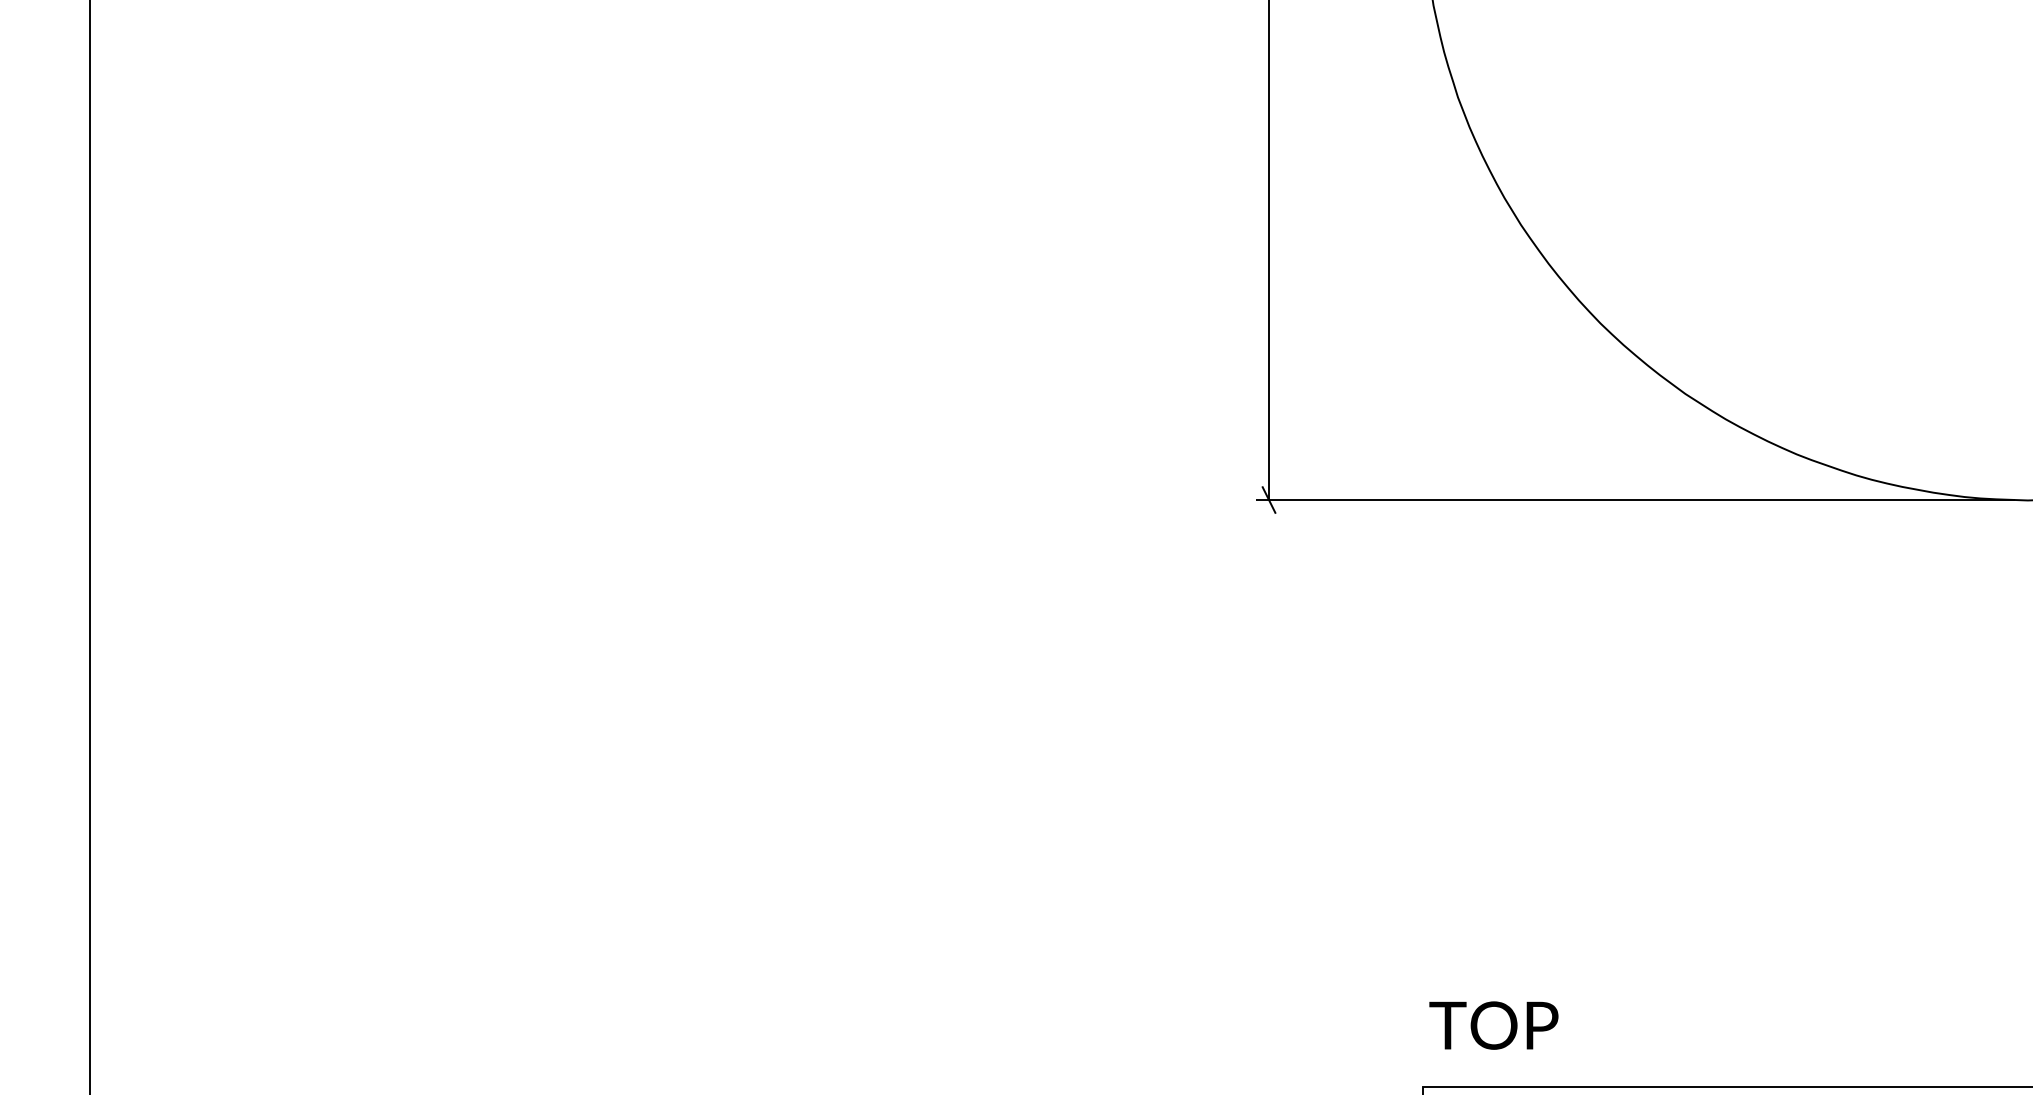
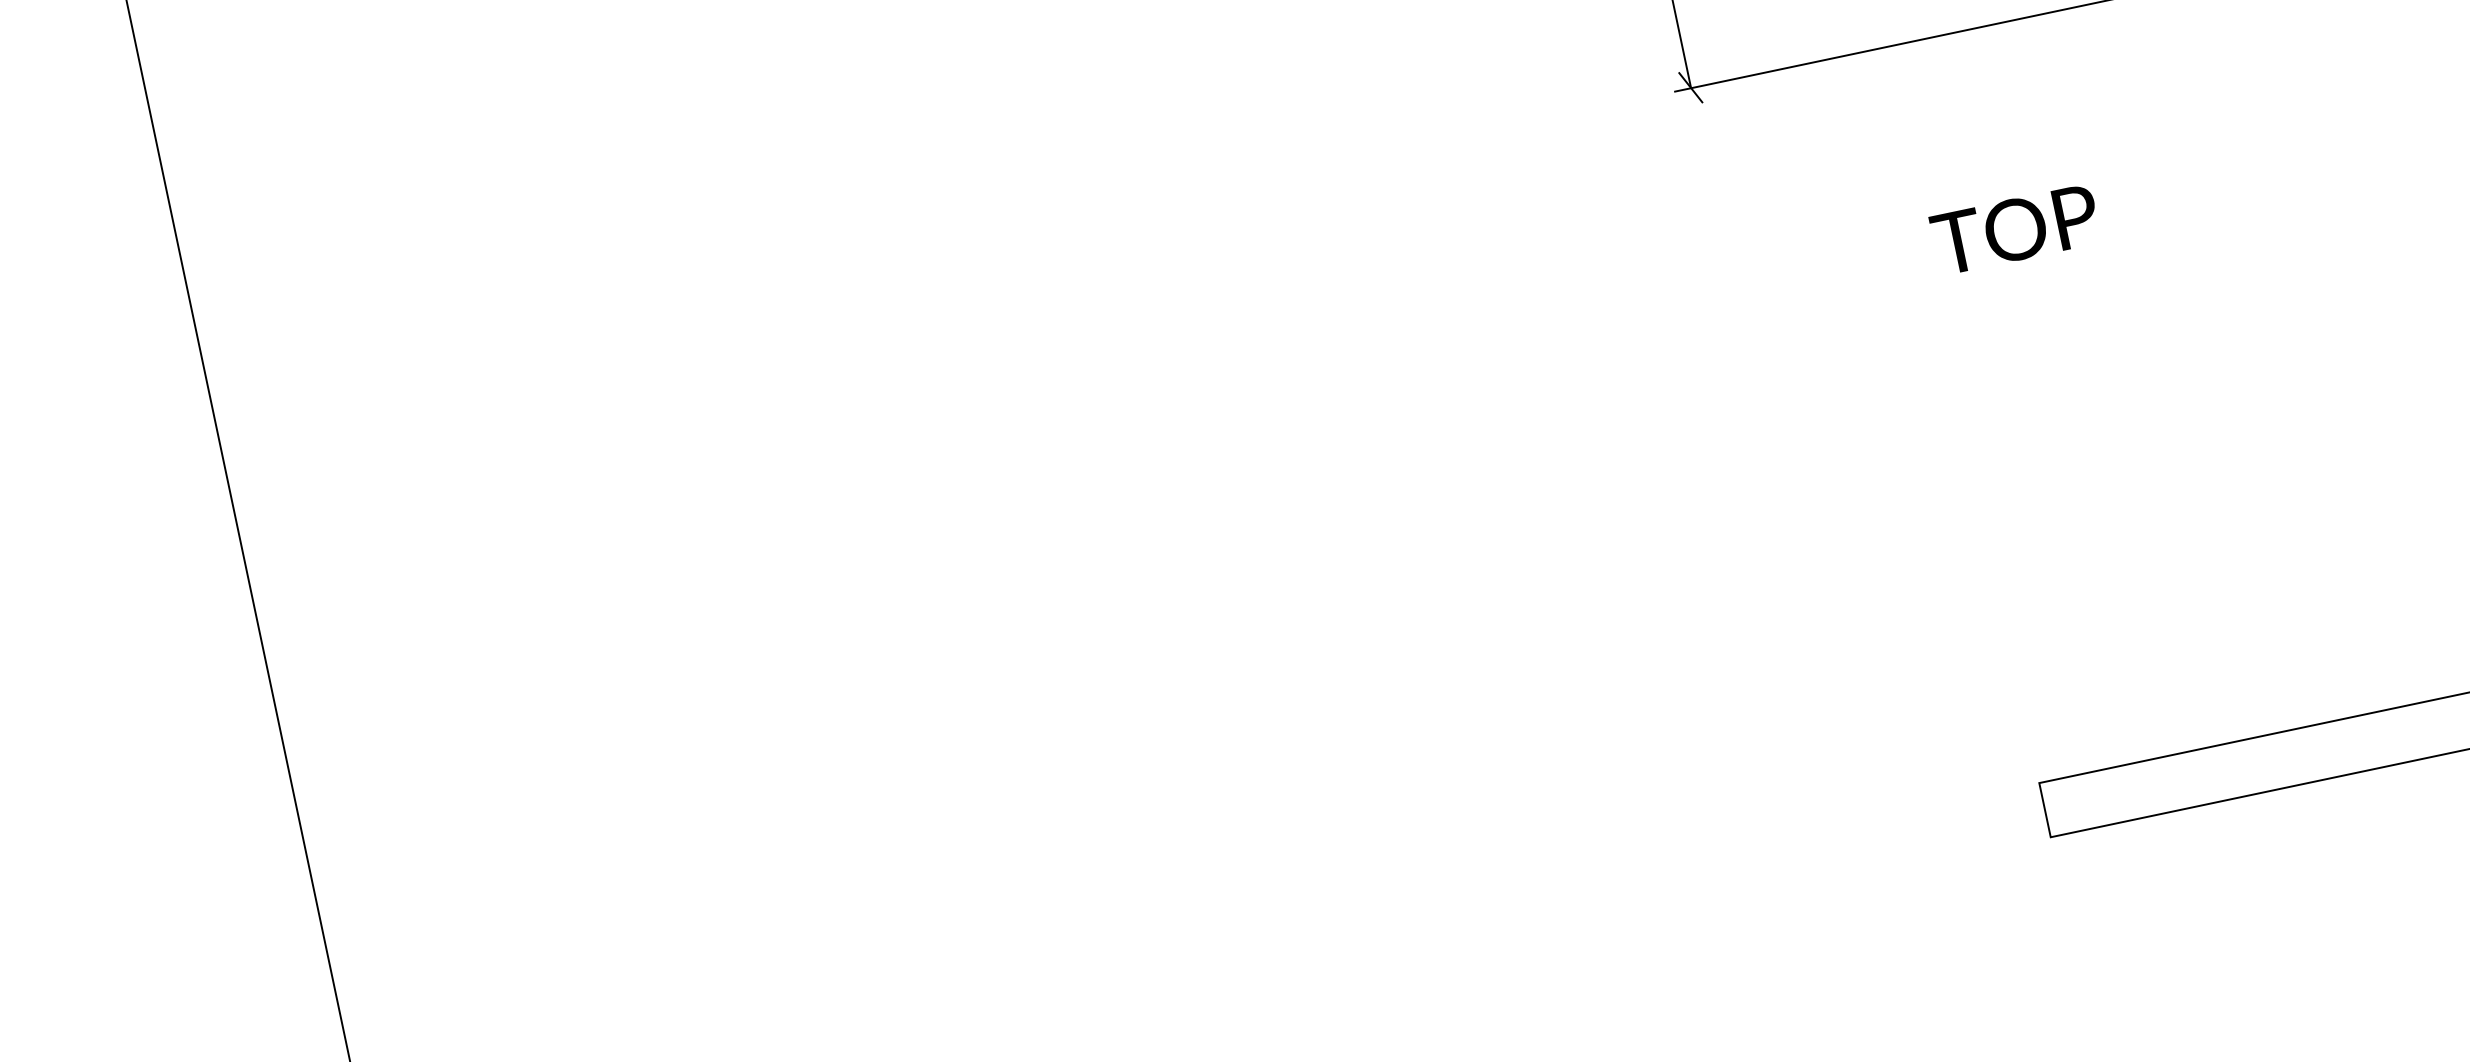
text: (1493, 1025) -> (2014, 229), moved

